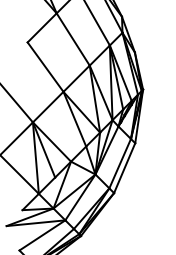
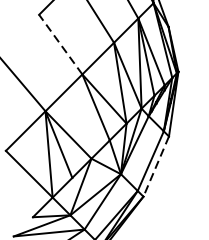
line: (45, 67) -> (60, 45), solid -> dashed
line: (124, 168) -> (156, 166), solid -> dashed

